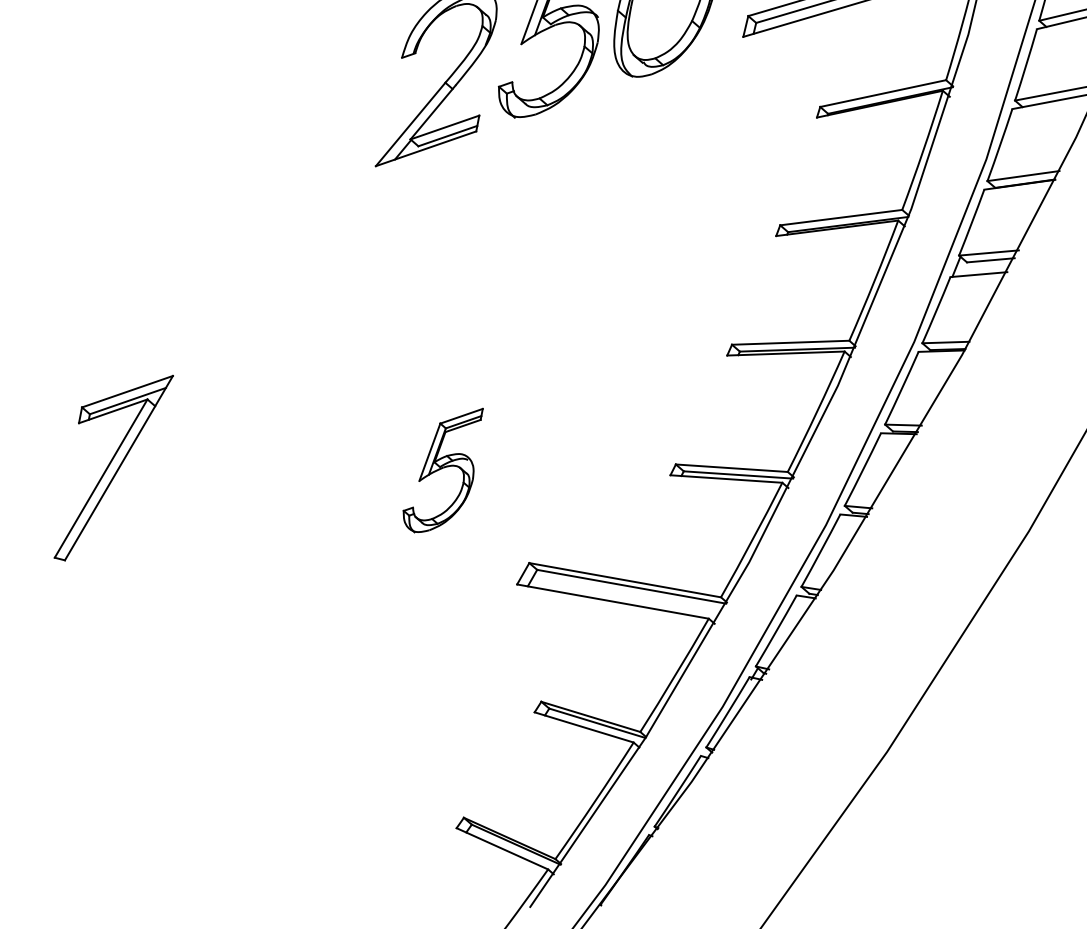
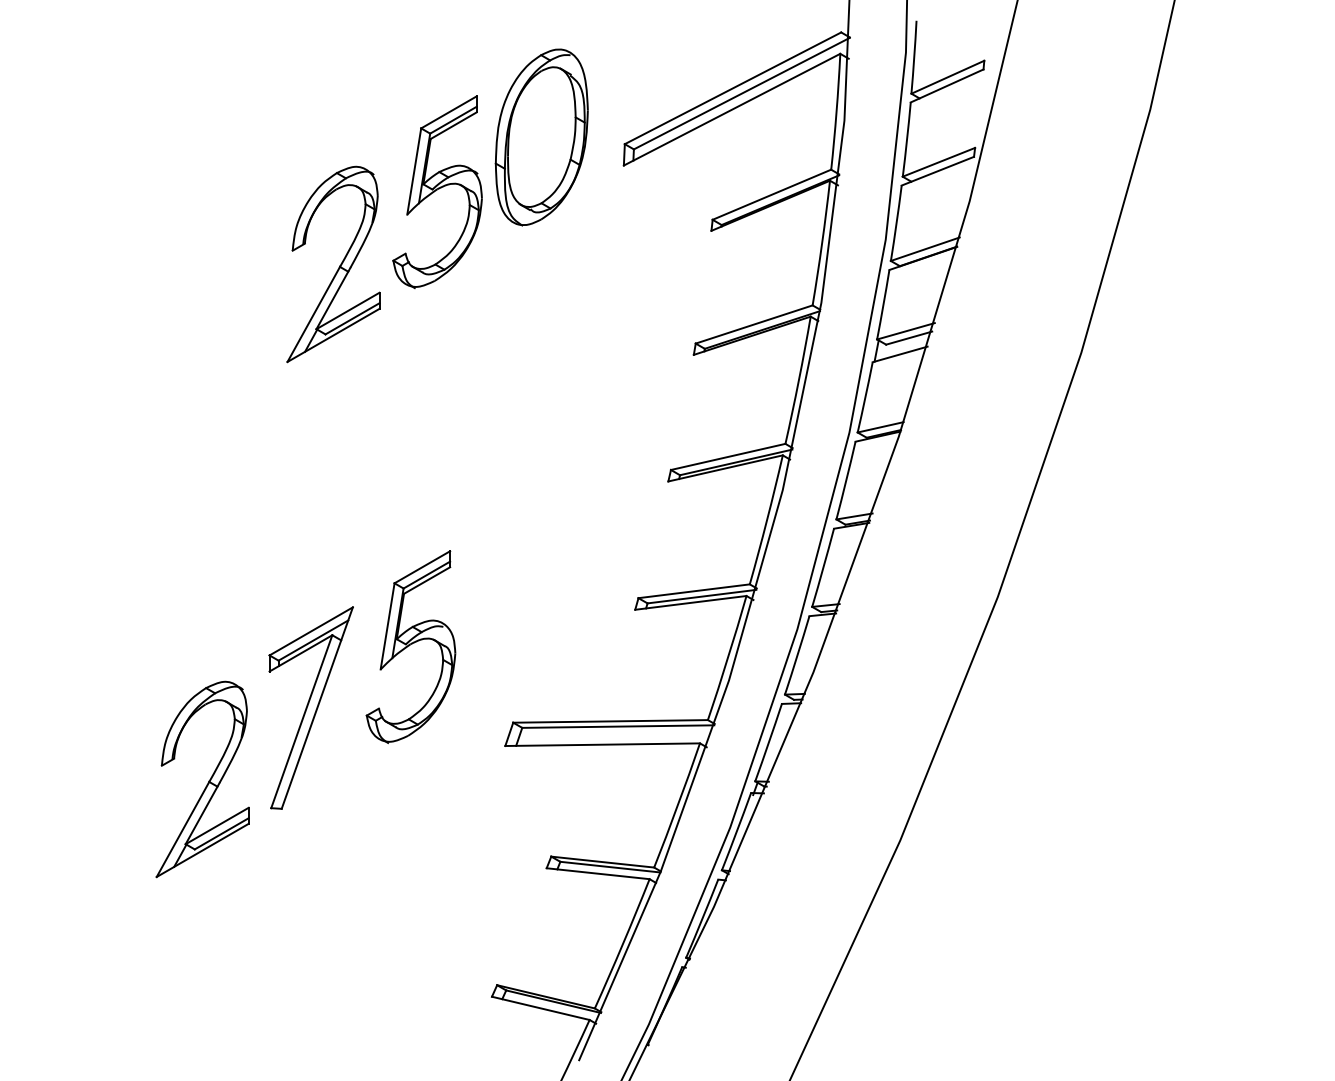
part: (112, 466) -> (310, 707), moved
part: (442, 469) -> (410, 647), size x1.43
part: (213, 560) -> (202, 779), added

